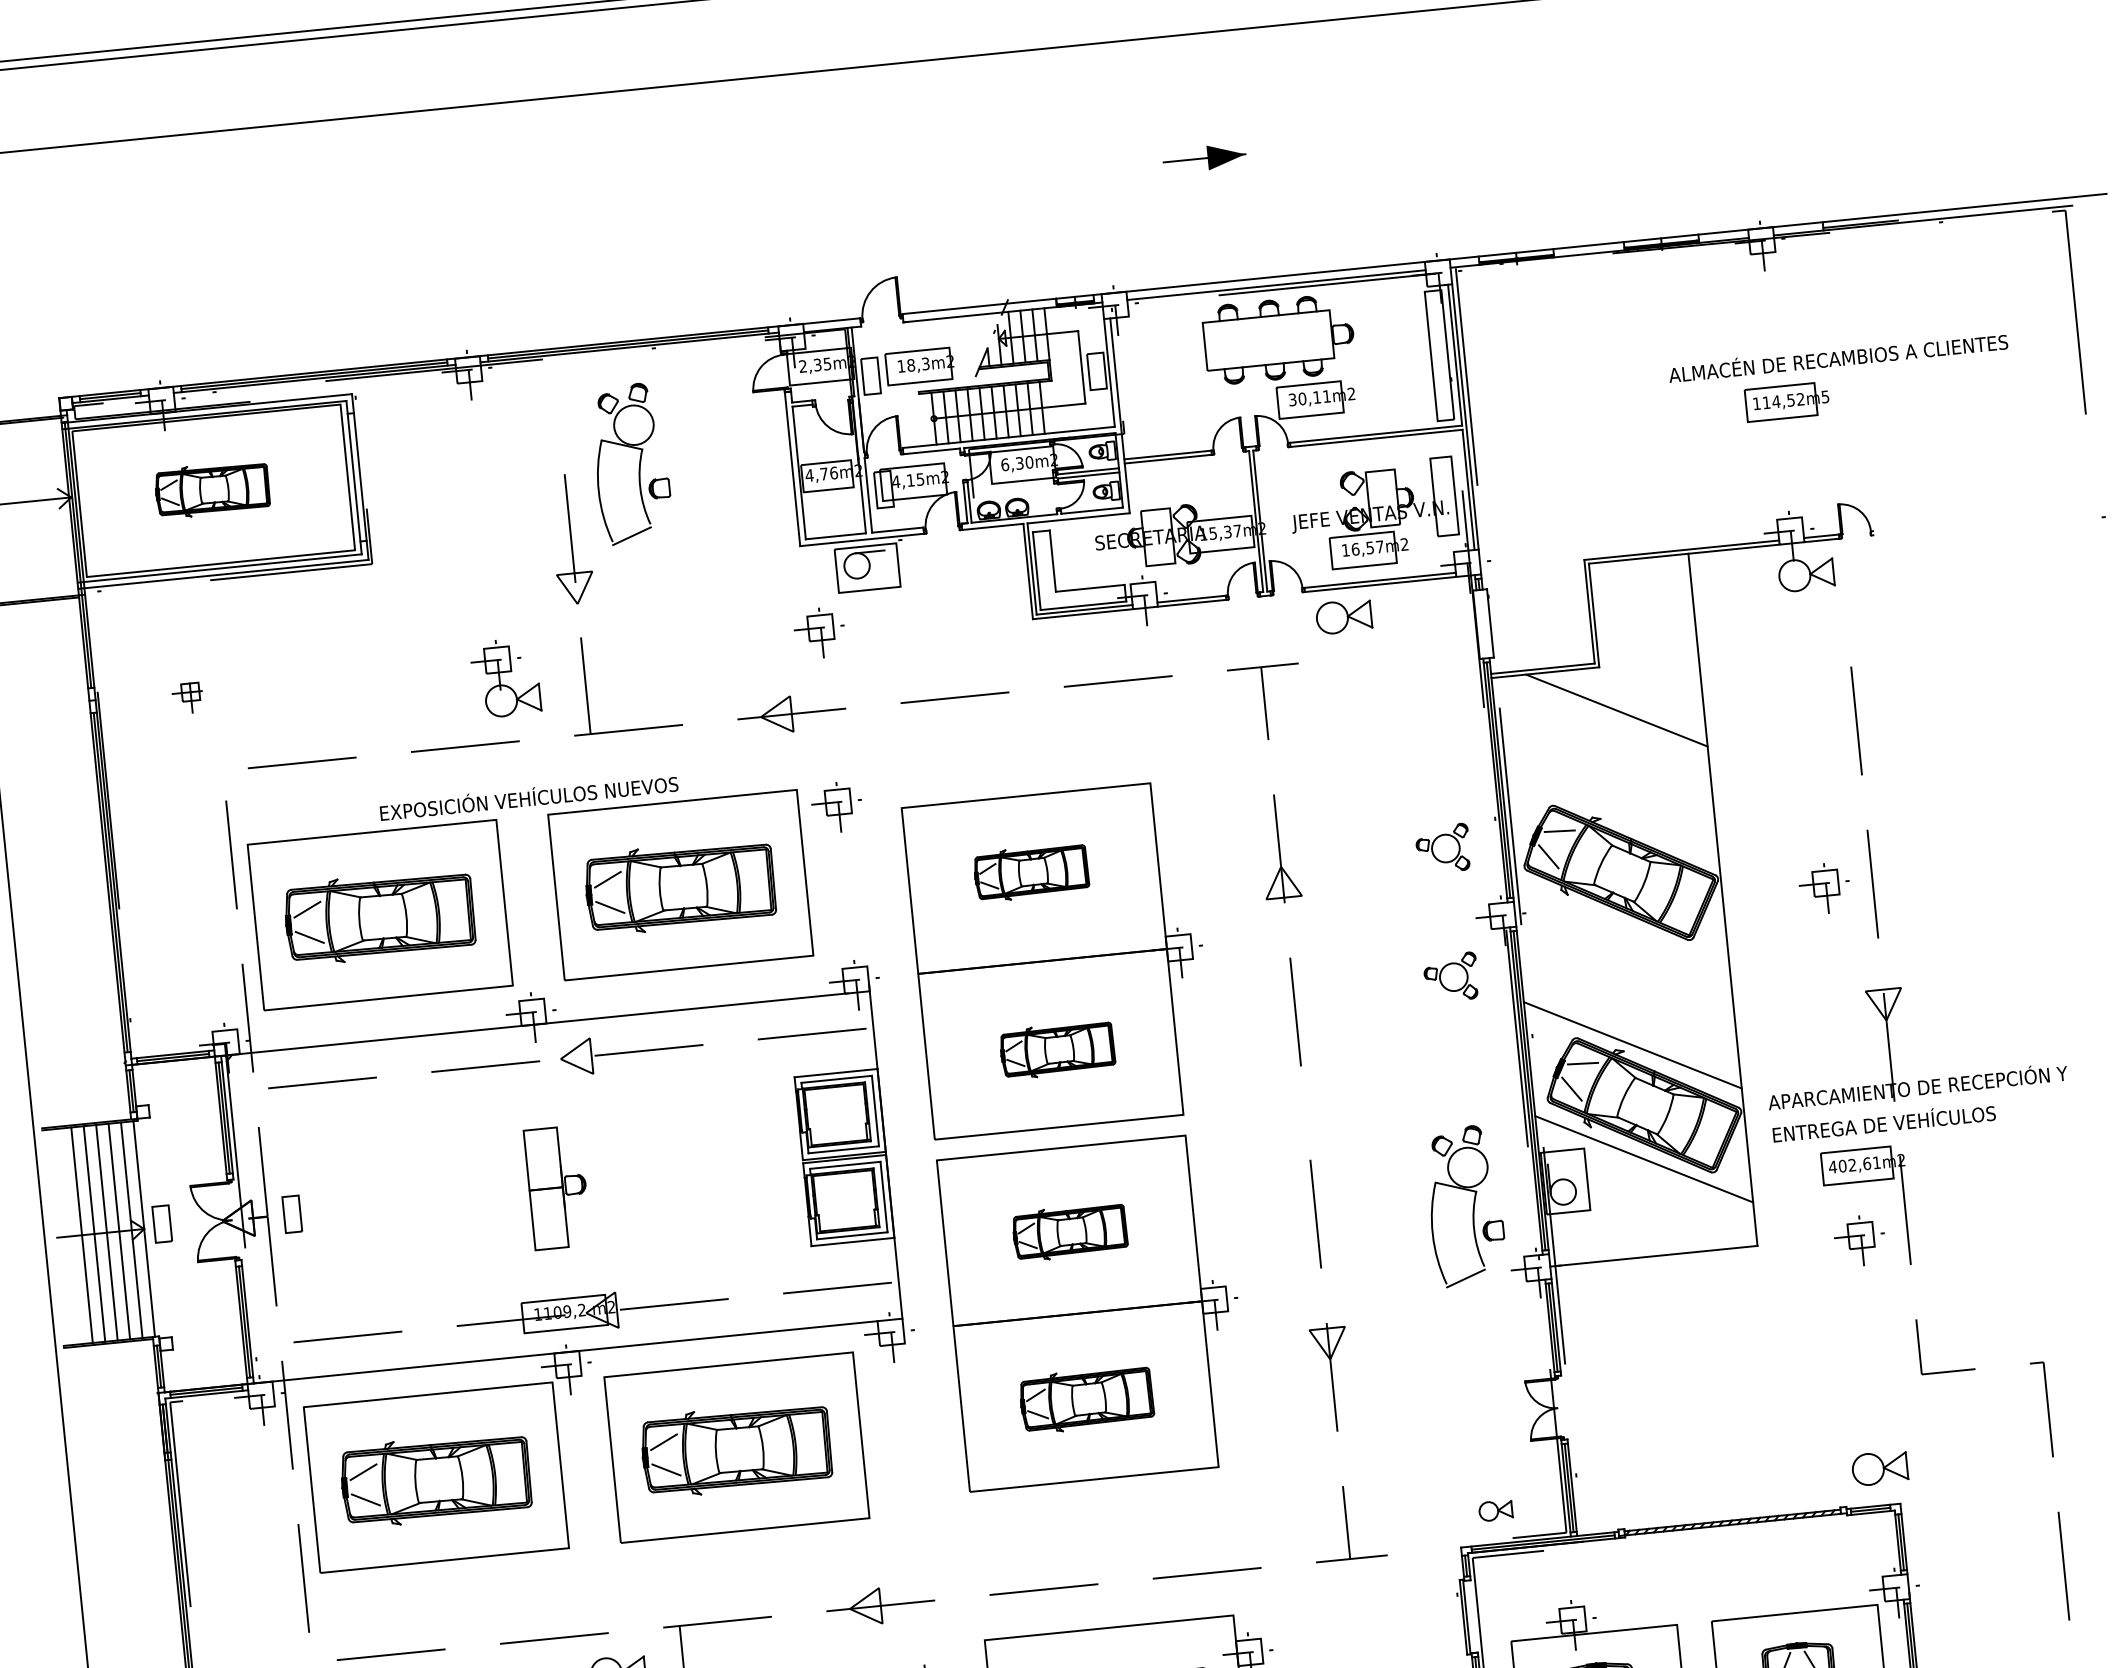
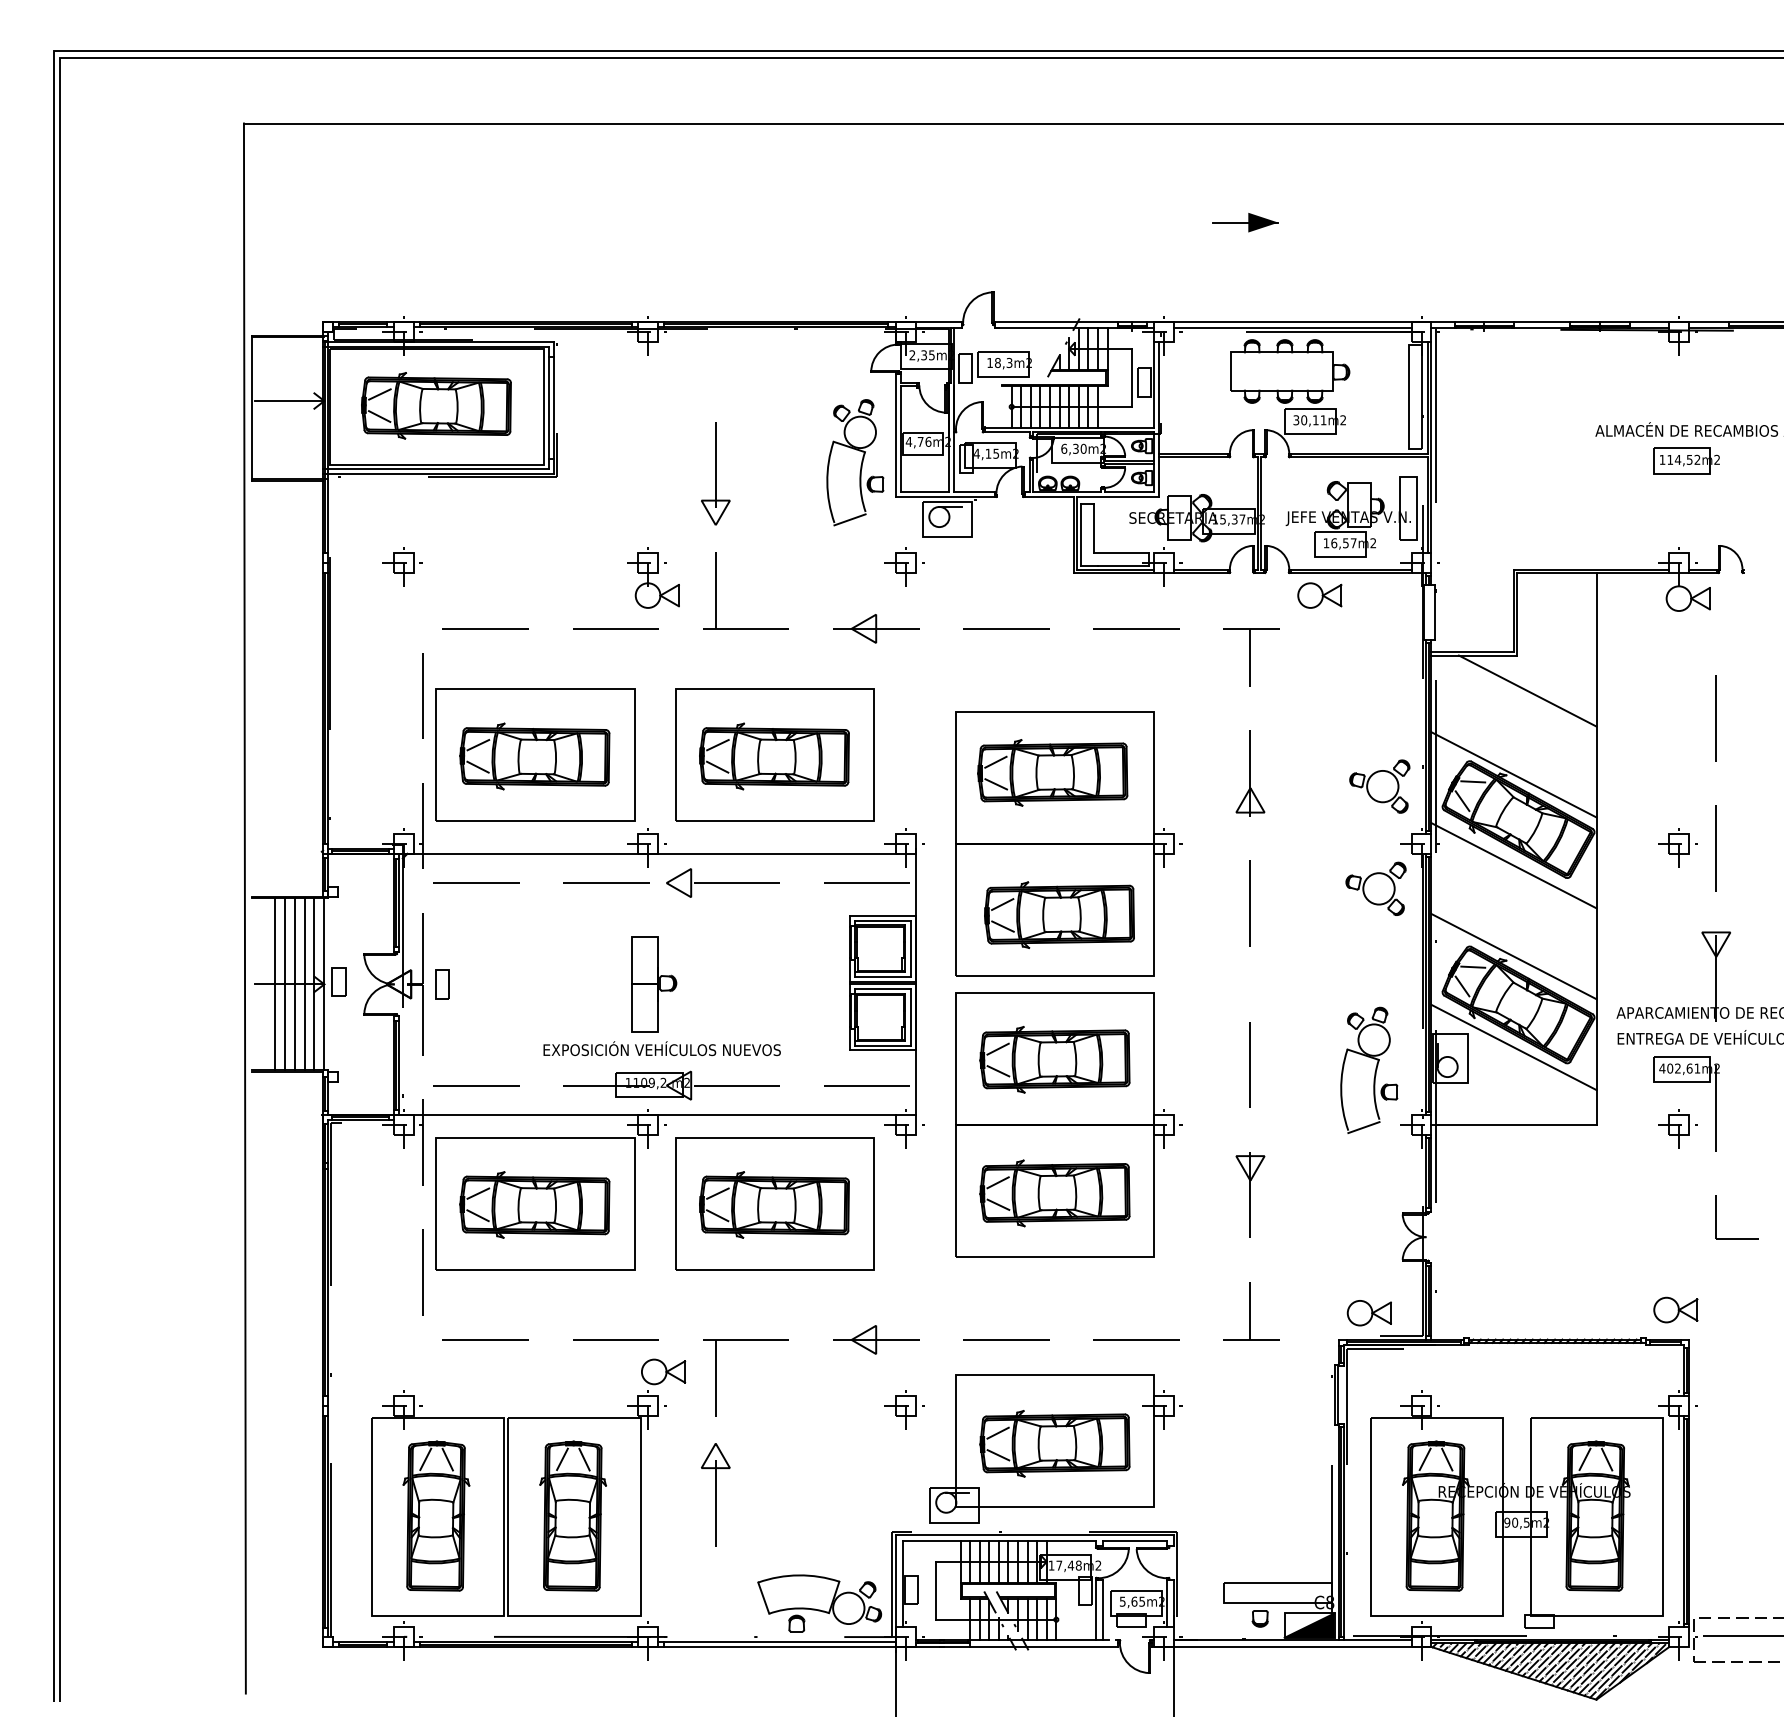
text: (1824, 396) -> (1716, 459), 114,52m5 -> 114,52m2
part: (631, 463) -> (855, 462), moved
part: (212, 488) -> (436, 405), size x1.67
part: (189, 695) -> (402, 566), size x1.43
text: (528, 796) -> (661, 1048), moved
part: (836, 806) -> (904, 705), removed
line: (1609, 816) -> (1513, 774), added
part: (1442, 848) -> (1379, 786), size x1.43
part: (1030, 872) -> (1052, 772), size x1.67
line: (1620, 931) -> (1513, 865), added
part: (1450, 977) -> (1375, 888), size x1.43
part: (1057, 1049) -> (1059, 914), size x1.67
part: (1069, 1231) -> (1054, 1059), size x1.67
part: (1086, 1399) -> (1054, 1193), size x1.43
part: (1494, 1511) -> (1368, 1313), size x1.67

